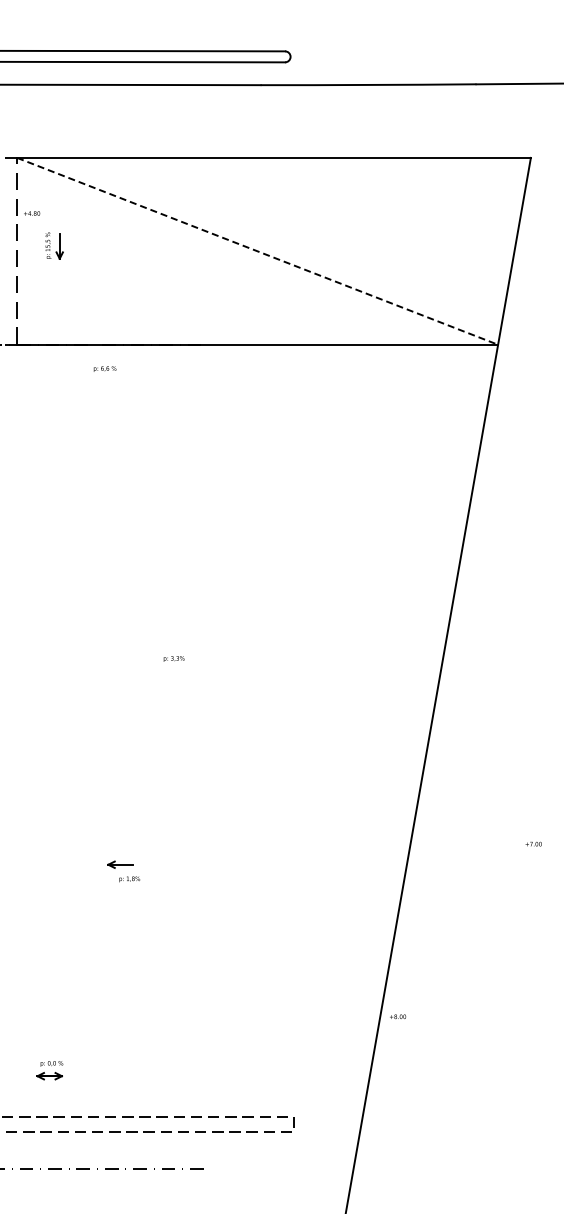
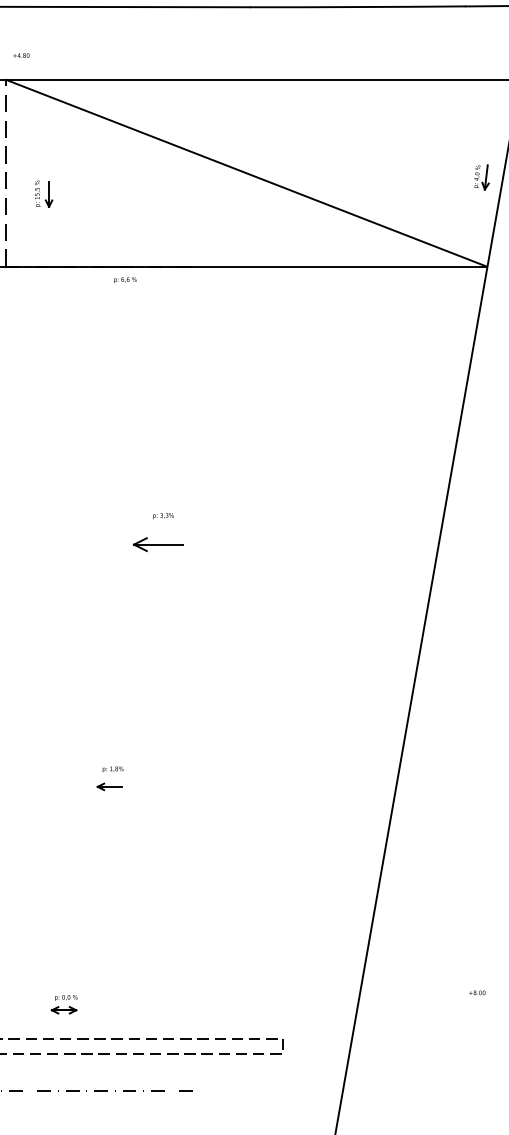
text: (32, 213) -> (21, 55), moved
part: (54, 245) -> (43, 193), moved
line: (257, 251) -> (246, 173), dashed -> solid
part: (492, 255) -> (481, 177), added
text: (104, 368) -> (124, 279), moved
part: (168, 622) -> (157, 544), added
text: (173, 658) -> (162, 515), moved
text: (129, 879) -> (112, 769), moved
text: (398, 1016) -> (477, 992), moved
part: (49, 1070) -> (63, 1004), moved

